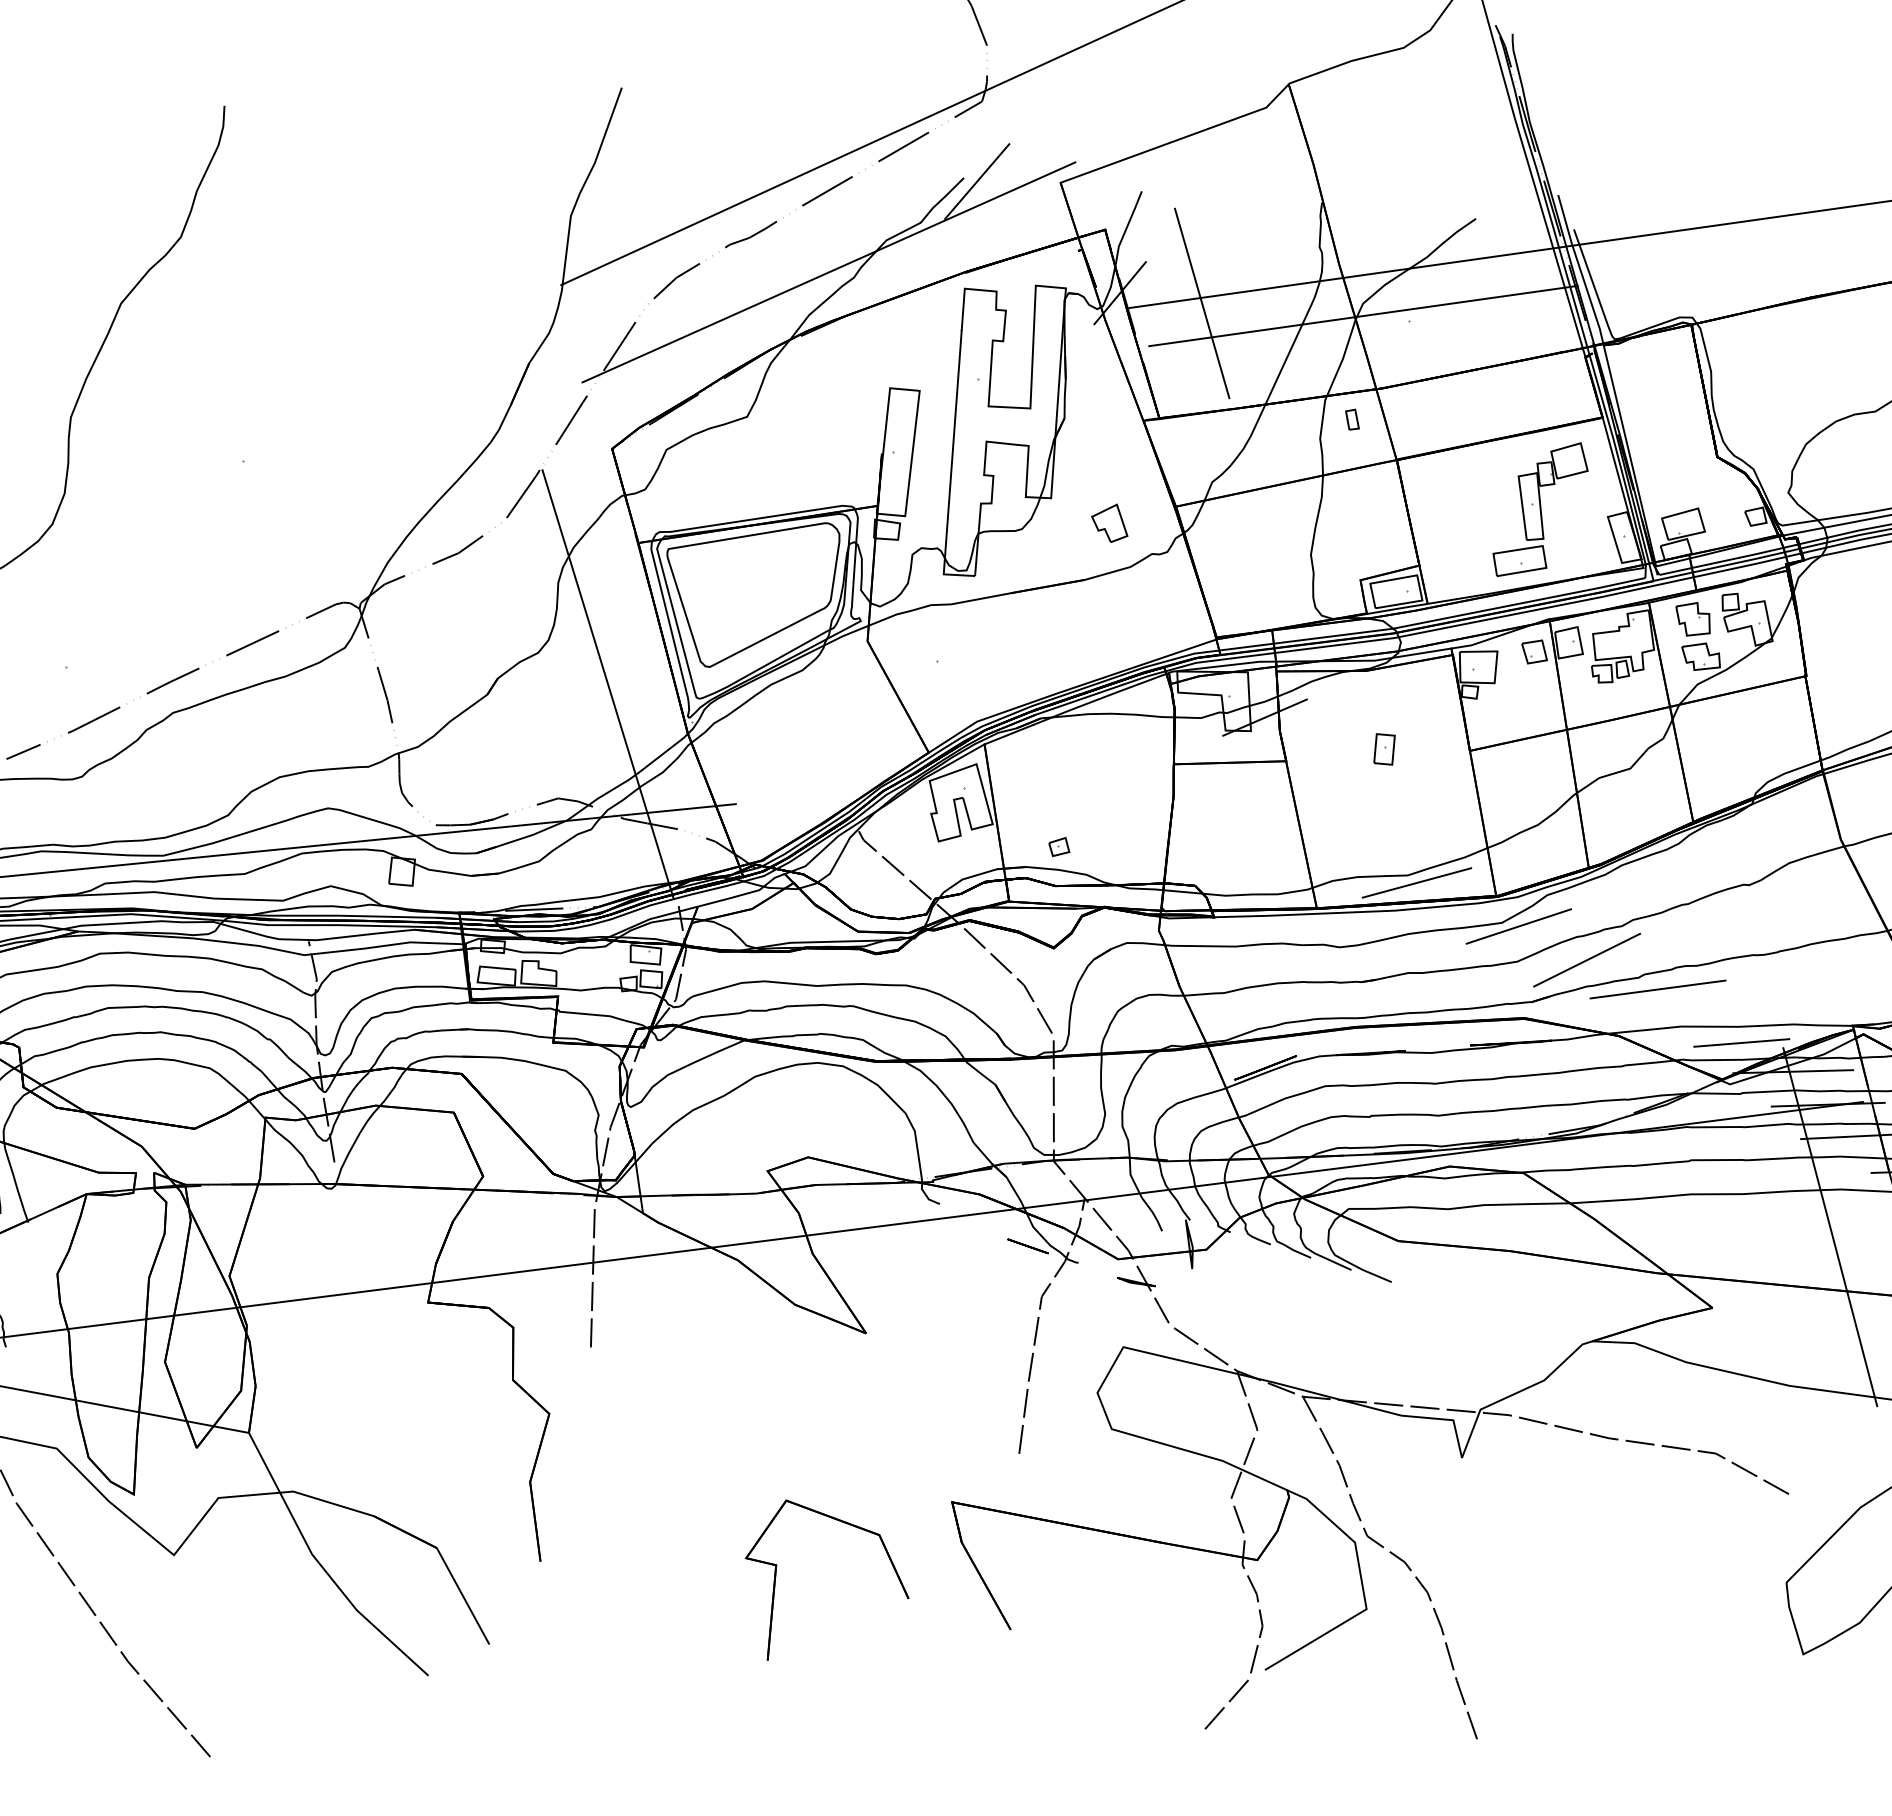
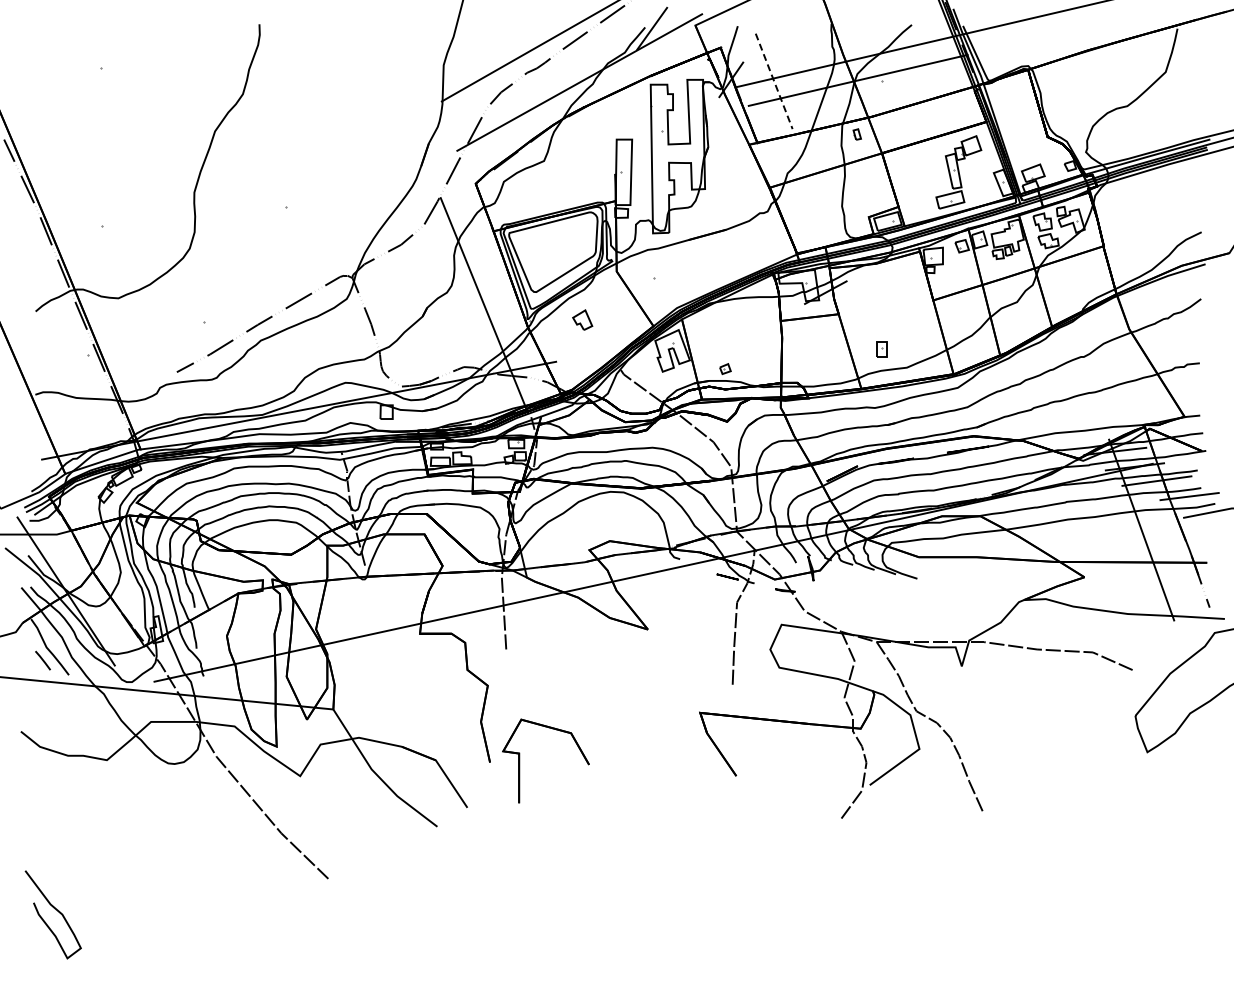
line: (1202, 303) -> (774, 81), solid -> dashed
part: (1109, 521) -> (582, 319), moved
part: (1383, 749) -> (881, 349), moved
line: (1415, 883) -> (911, 371), removed
line: (1518, 925) -> (966, 388), removed
line: (1586, 960) -> (1003, 403), removed
line: (1657, 988) -> (1041, 414), removed
line: (1742, 1042) -> (1087, 438), removed
part: (777, 1578) -> (520, 760), moved

